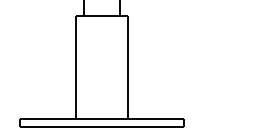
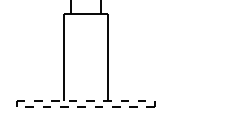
line: (102, 118) -> (86, 100), solid -> dashed
line: (102, 126) -> (86, 107), solid -> dashed

